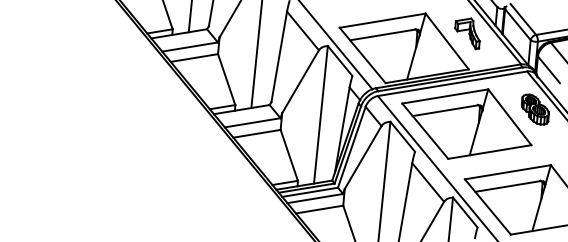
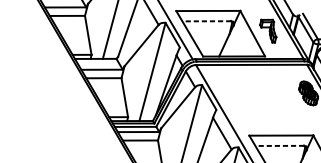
line: (382, 35) -> (206, 21), solid -> dashed
part: (466, 123) -> (257, 95), removed
line: (507, 186) -> (279, 145), solid -> dashed

